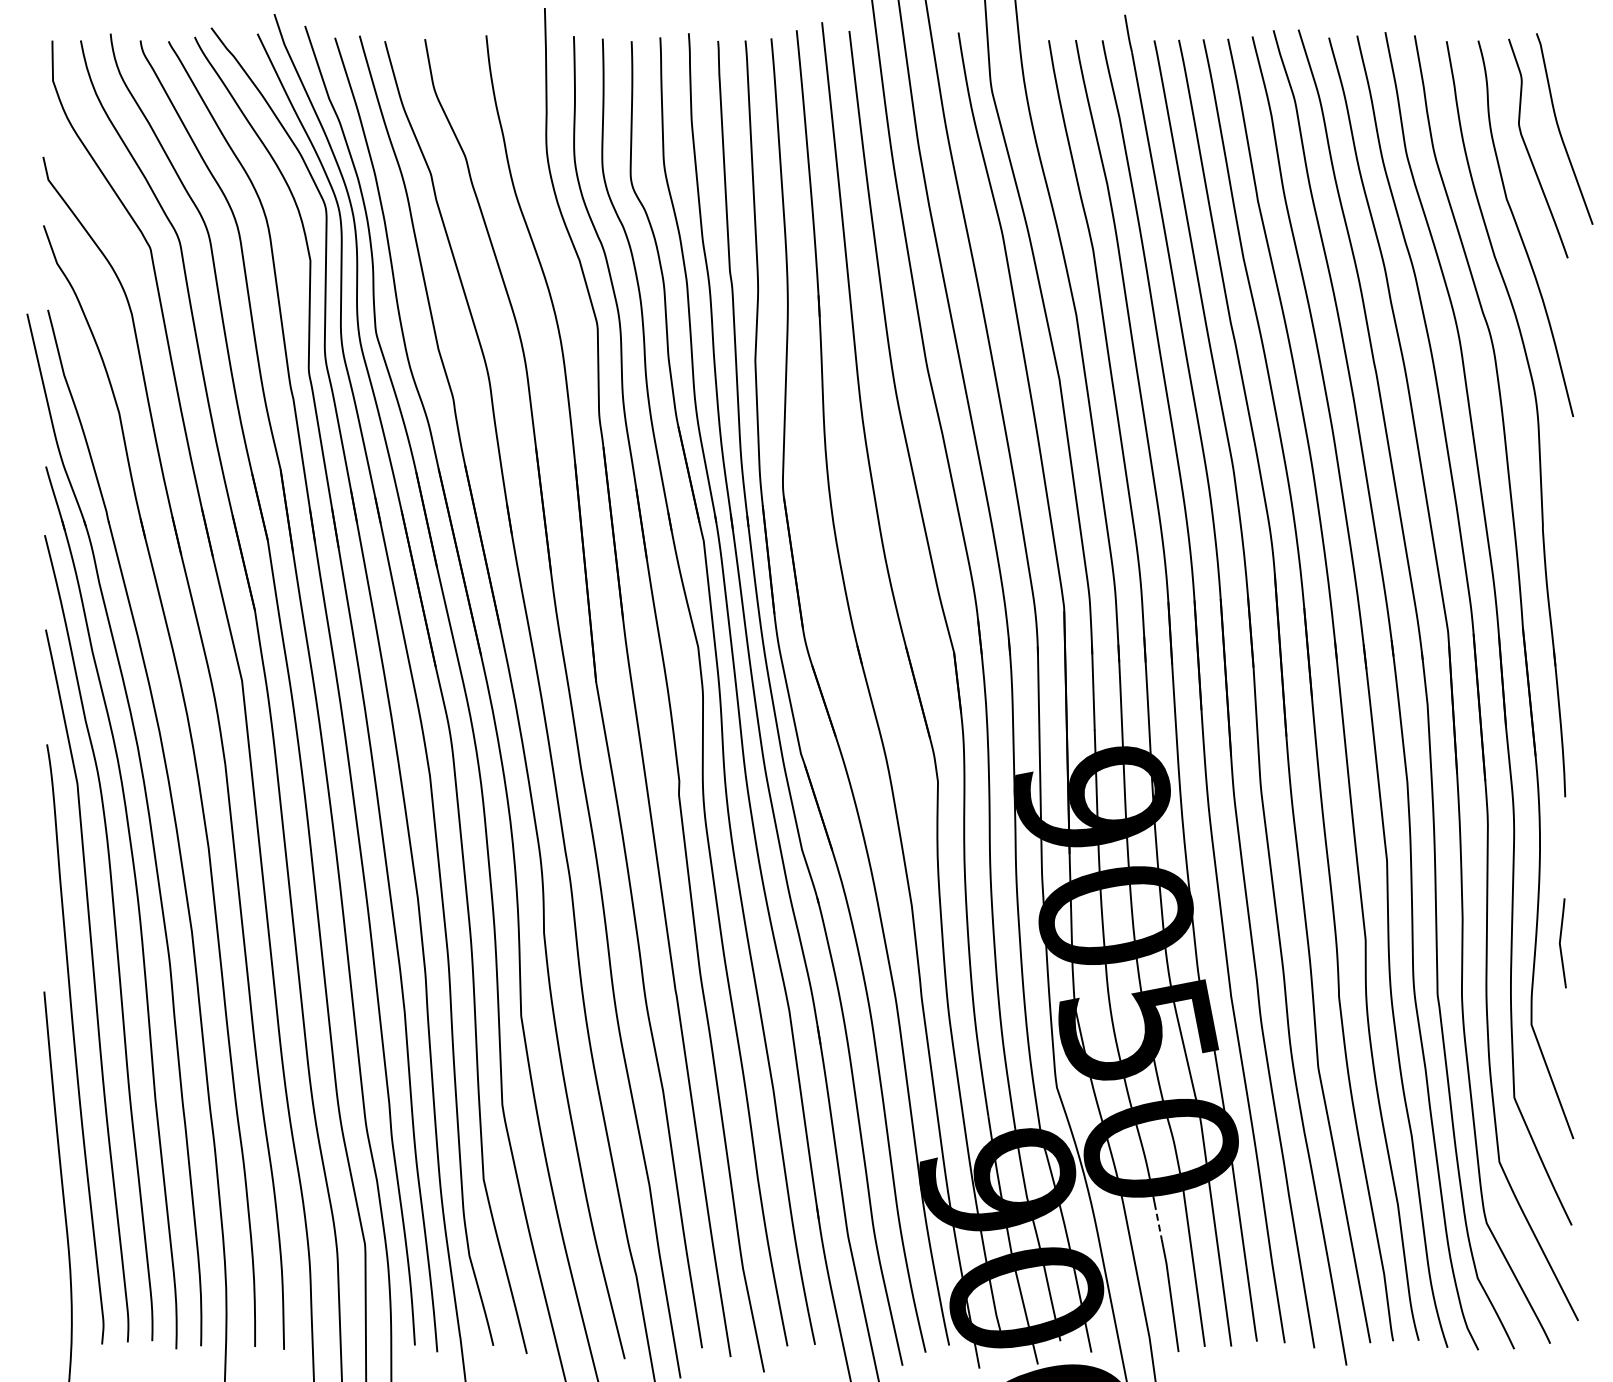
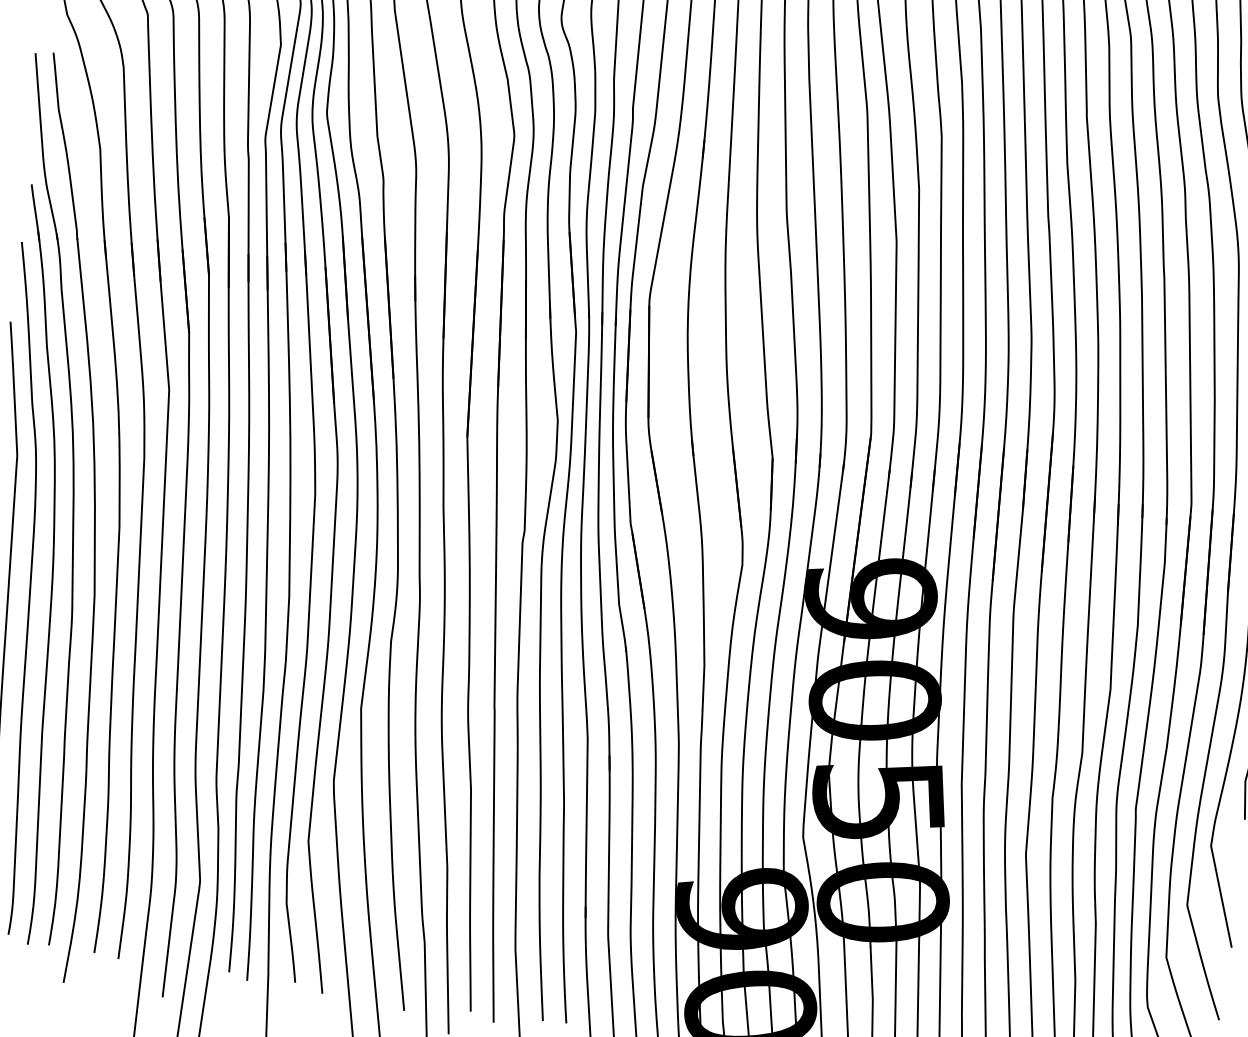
line: (1158, 1221) -> (871, 963), dashed -> solid

